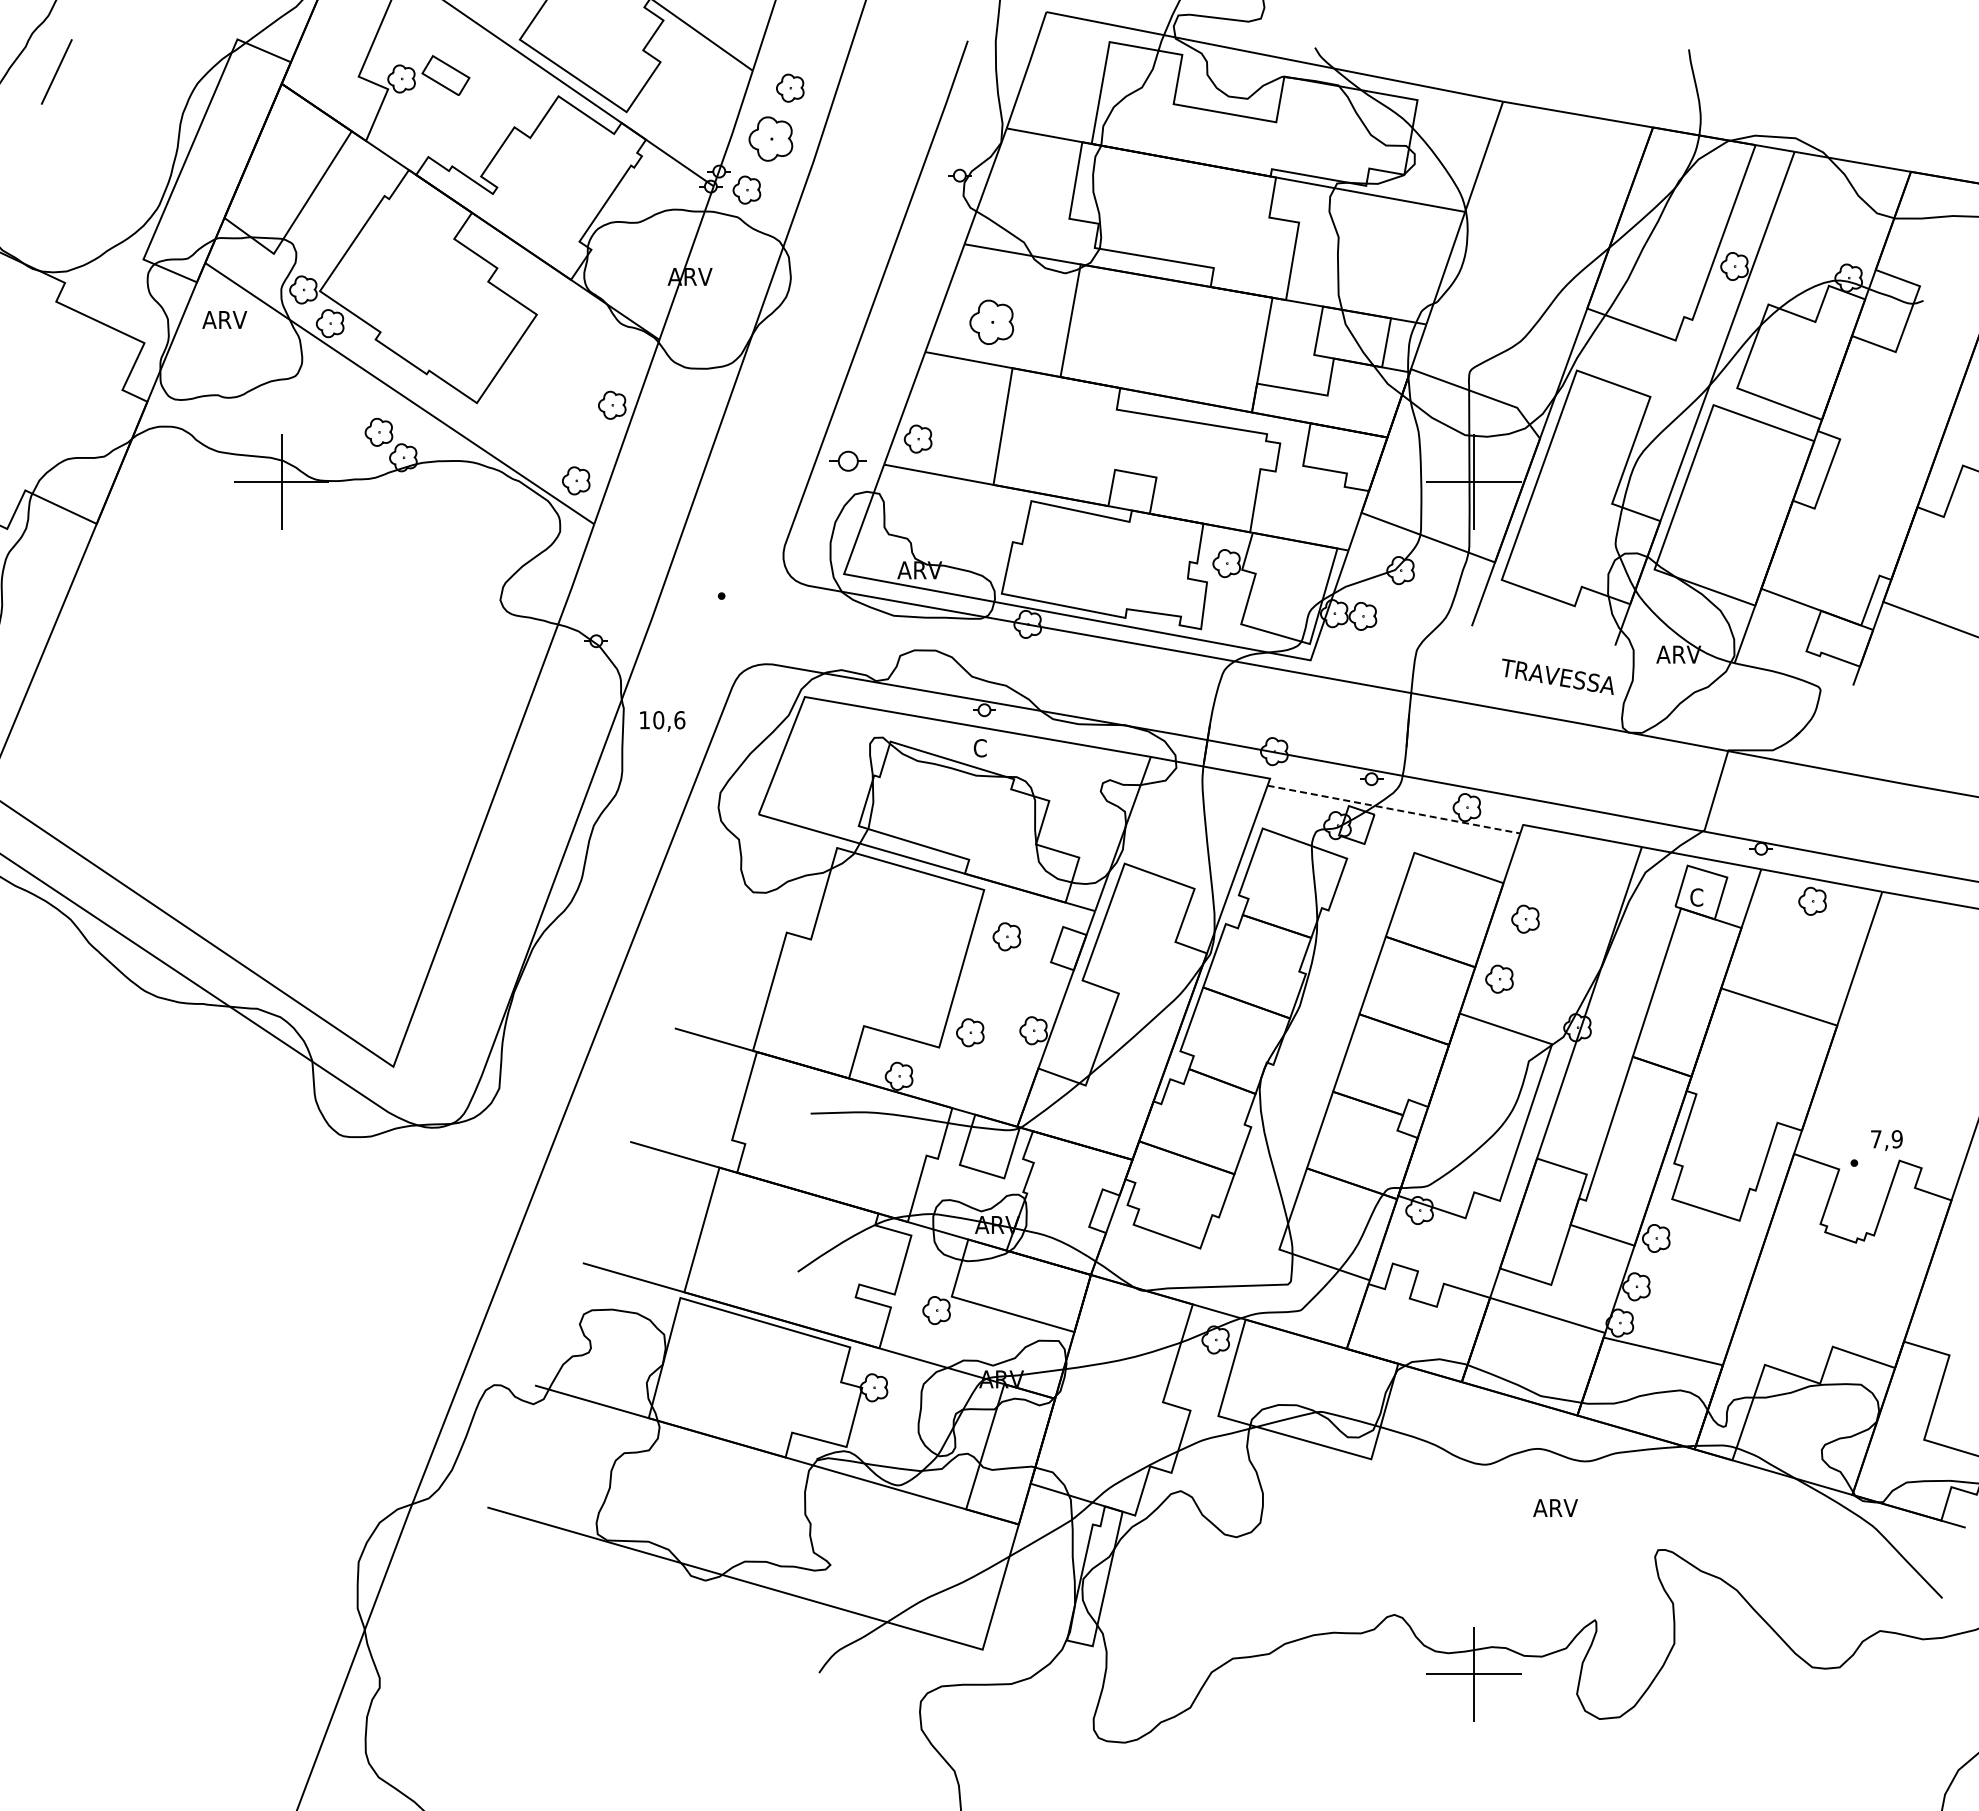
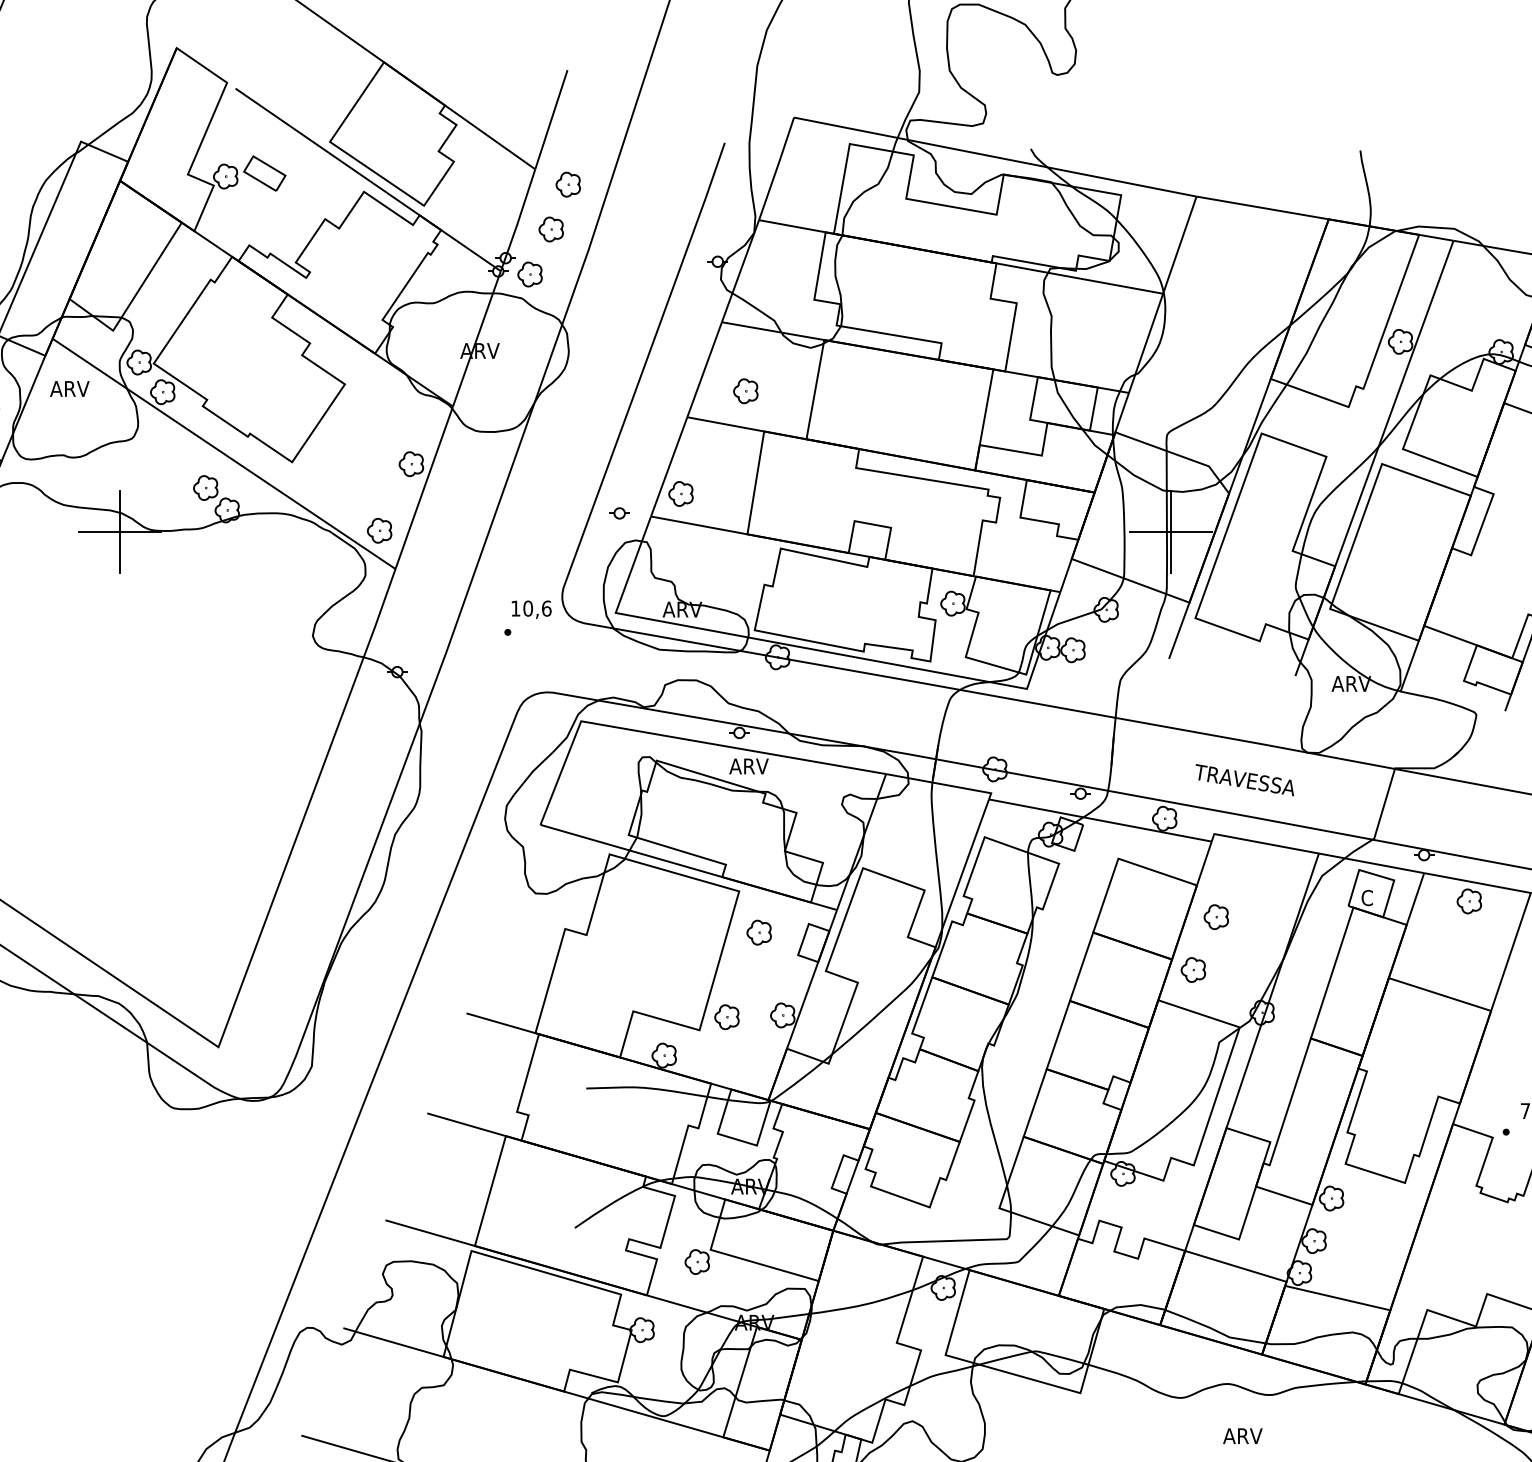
part: (770, 138) -> (550, 229), size x0.62
part: (991, 322) -> (745, 391), size x0.62
part: (848, 460) -> (619, 512), size x0.62
text: (1557, 676) -> (1244, 779), moved
text: (662, 721) -> (531, 609), moved
text: (995, 748) -> (749, 766), C -> ARV
line: (1393, 809) -> (1099, 820), dashed -> solid

